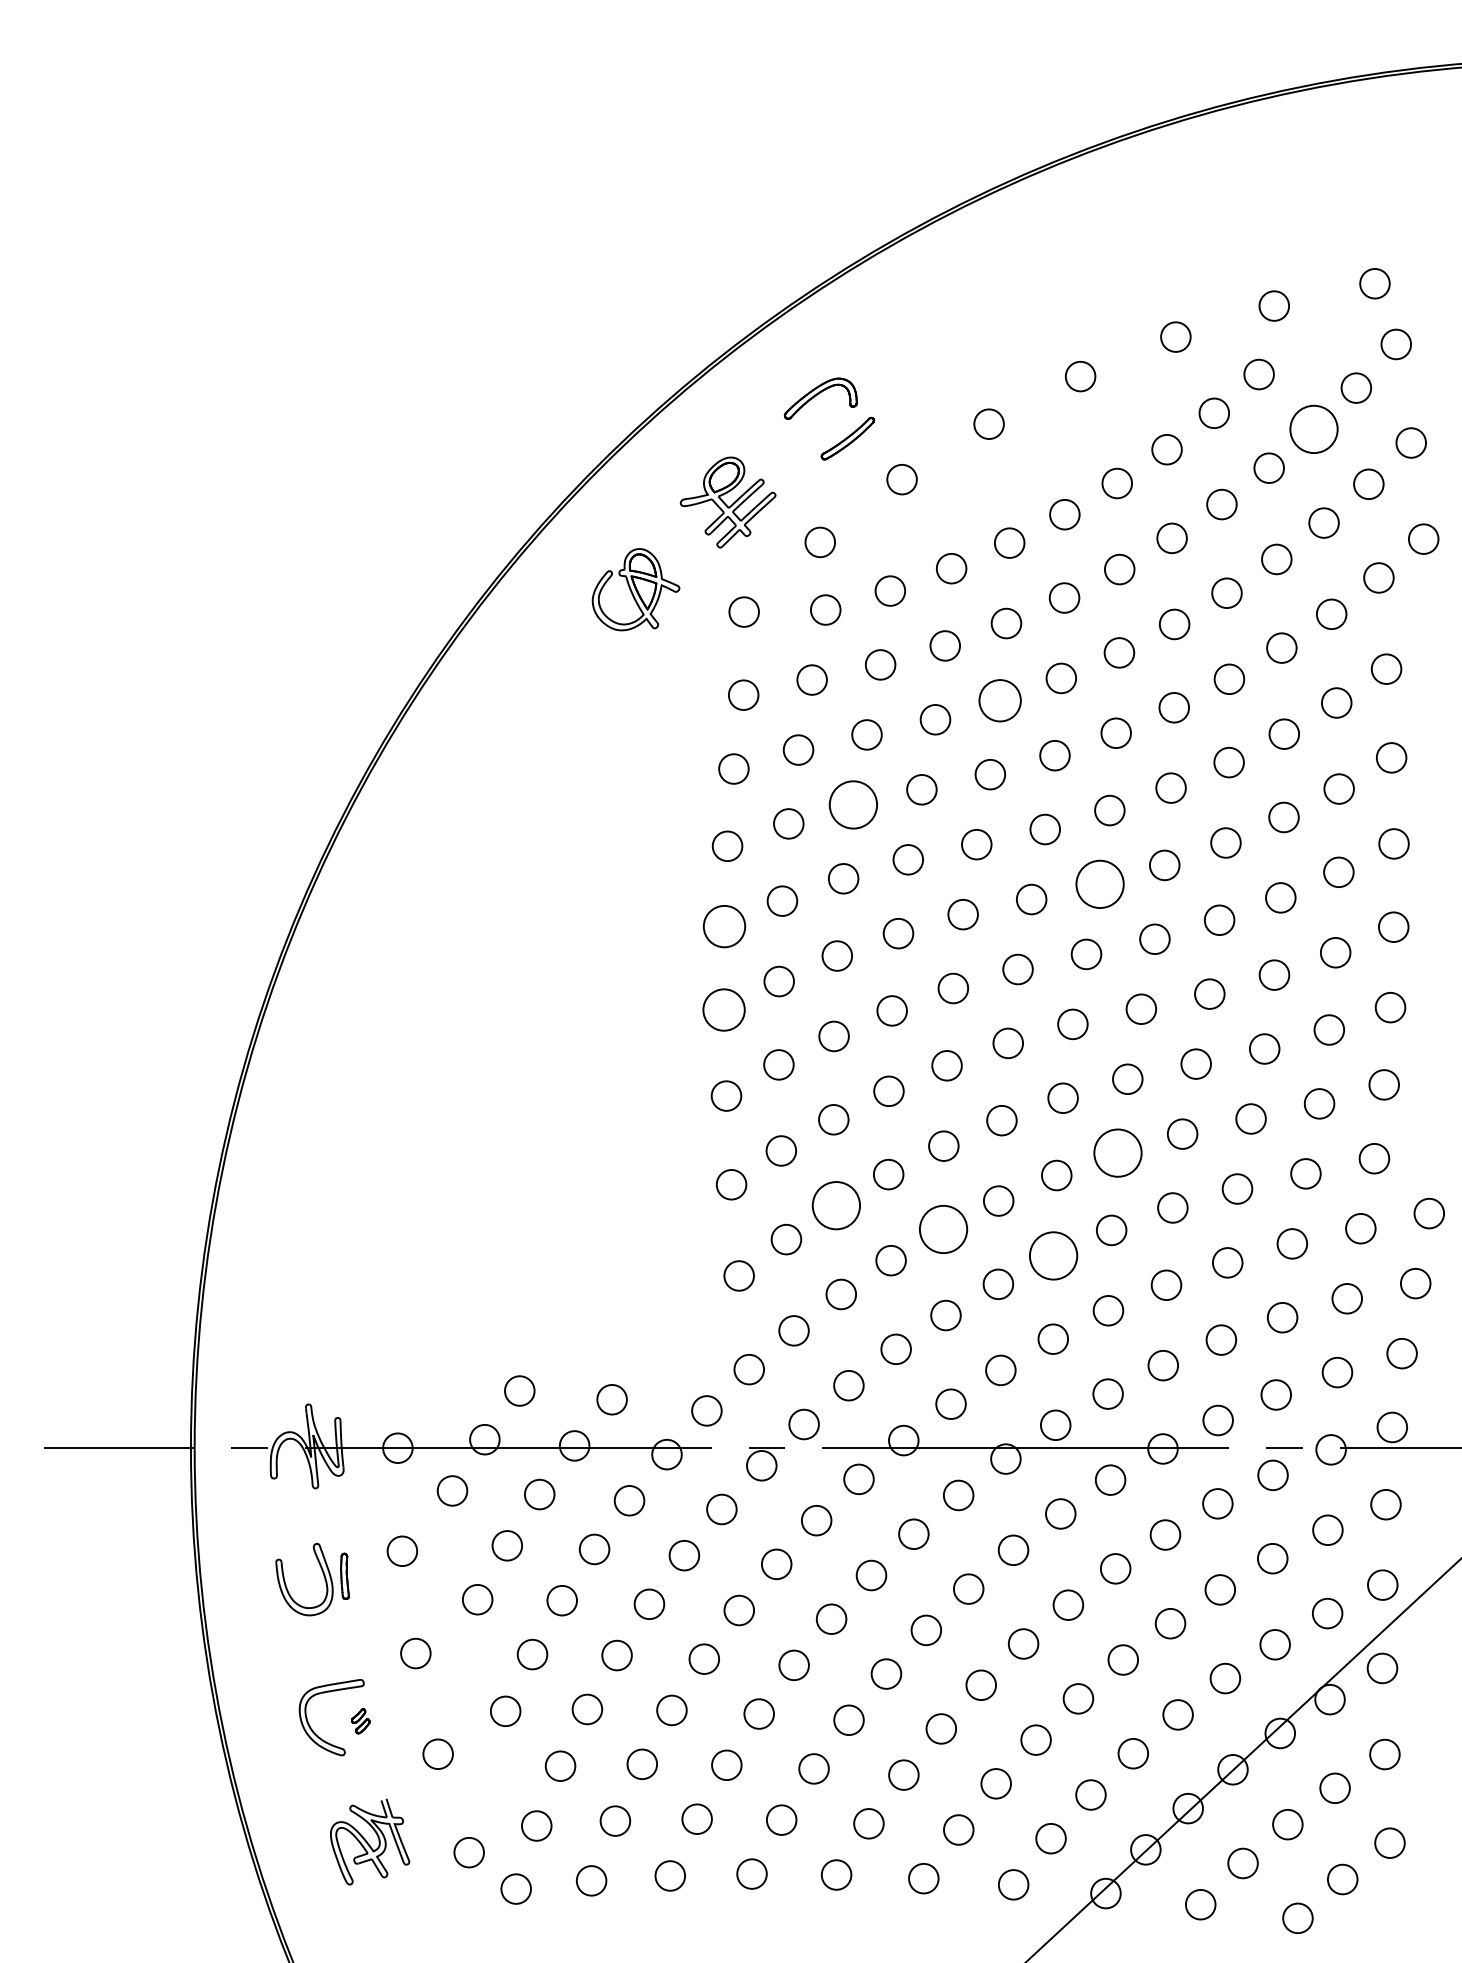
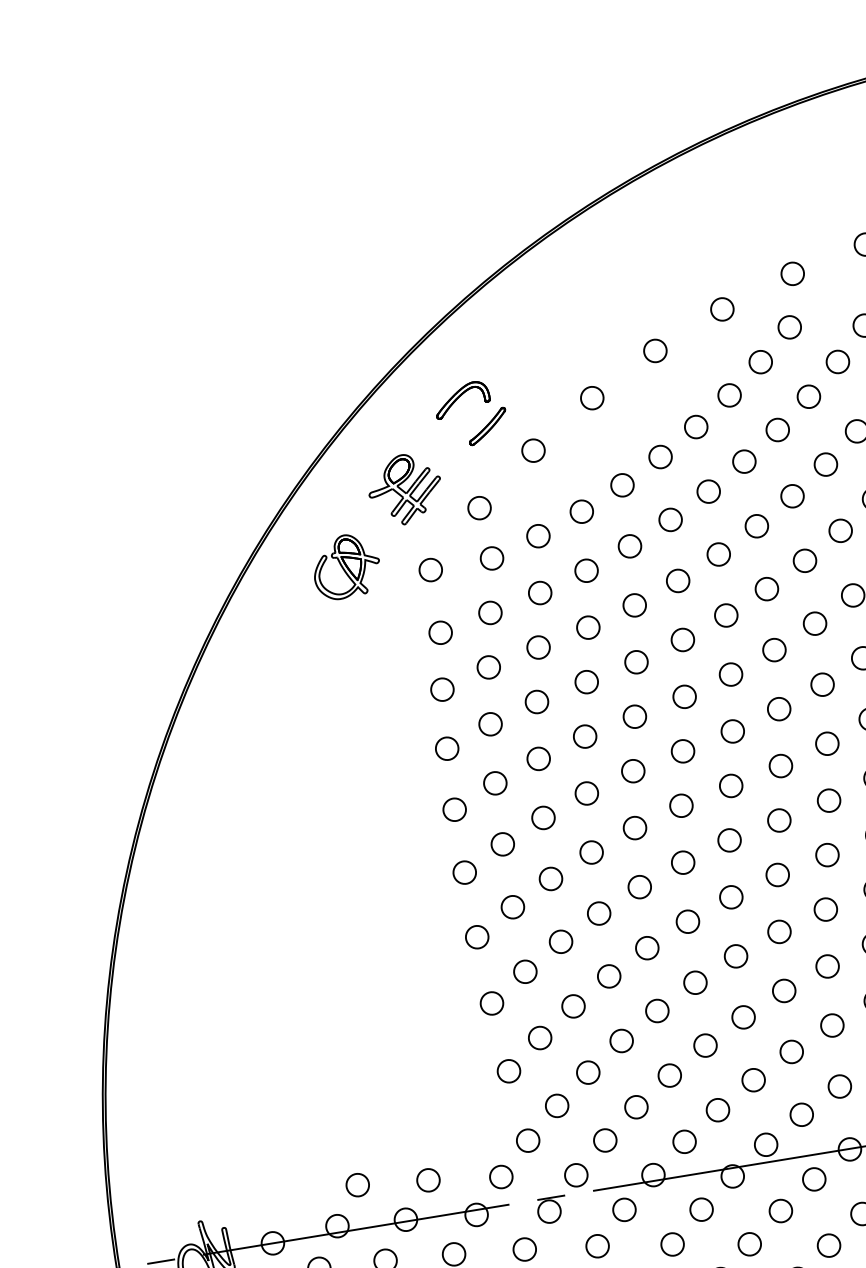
circle: (1313, 429) -> (837, 362), size x0.62
circle: (999, 700) -> (634, 605), size x0.71
circle: (853, 804) -> (536, 701), size x0.62
circle: (1099, 884) -> (732, 731), size x0.62
circle: (723, 926) -> (454, 809), size x0.71
circle: (723, 1009) -> (464, 872), size x0.71
circle: (1117, 1152) -> (779, 931), size x0.62
circle: (835, 1205) -> (572, 1006), size x0.62
circle: (943, 1229) -> (657, 1011), size x0.62
circle: (1053, 1255) -> (743, 1017), size x0.62

